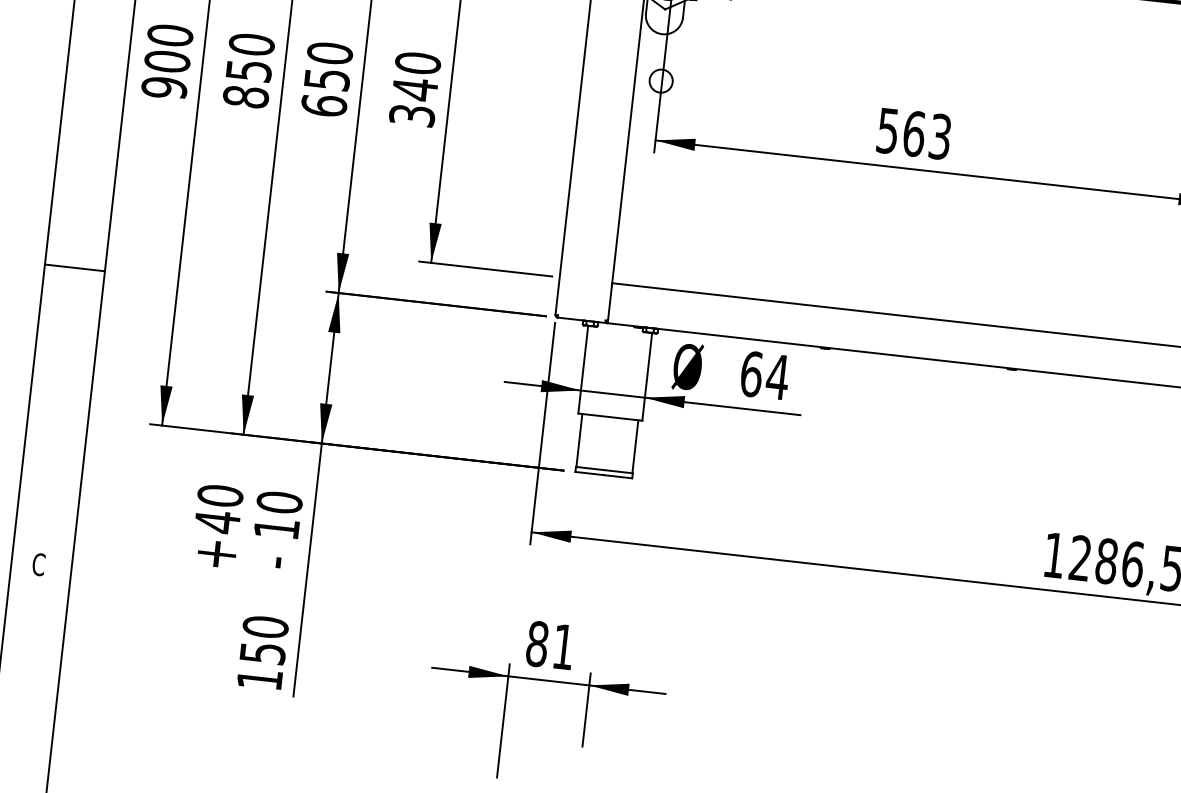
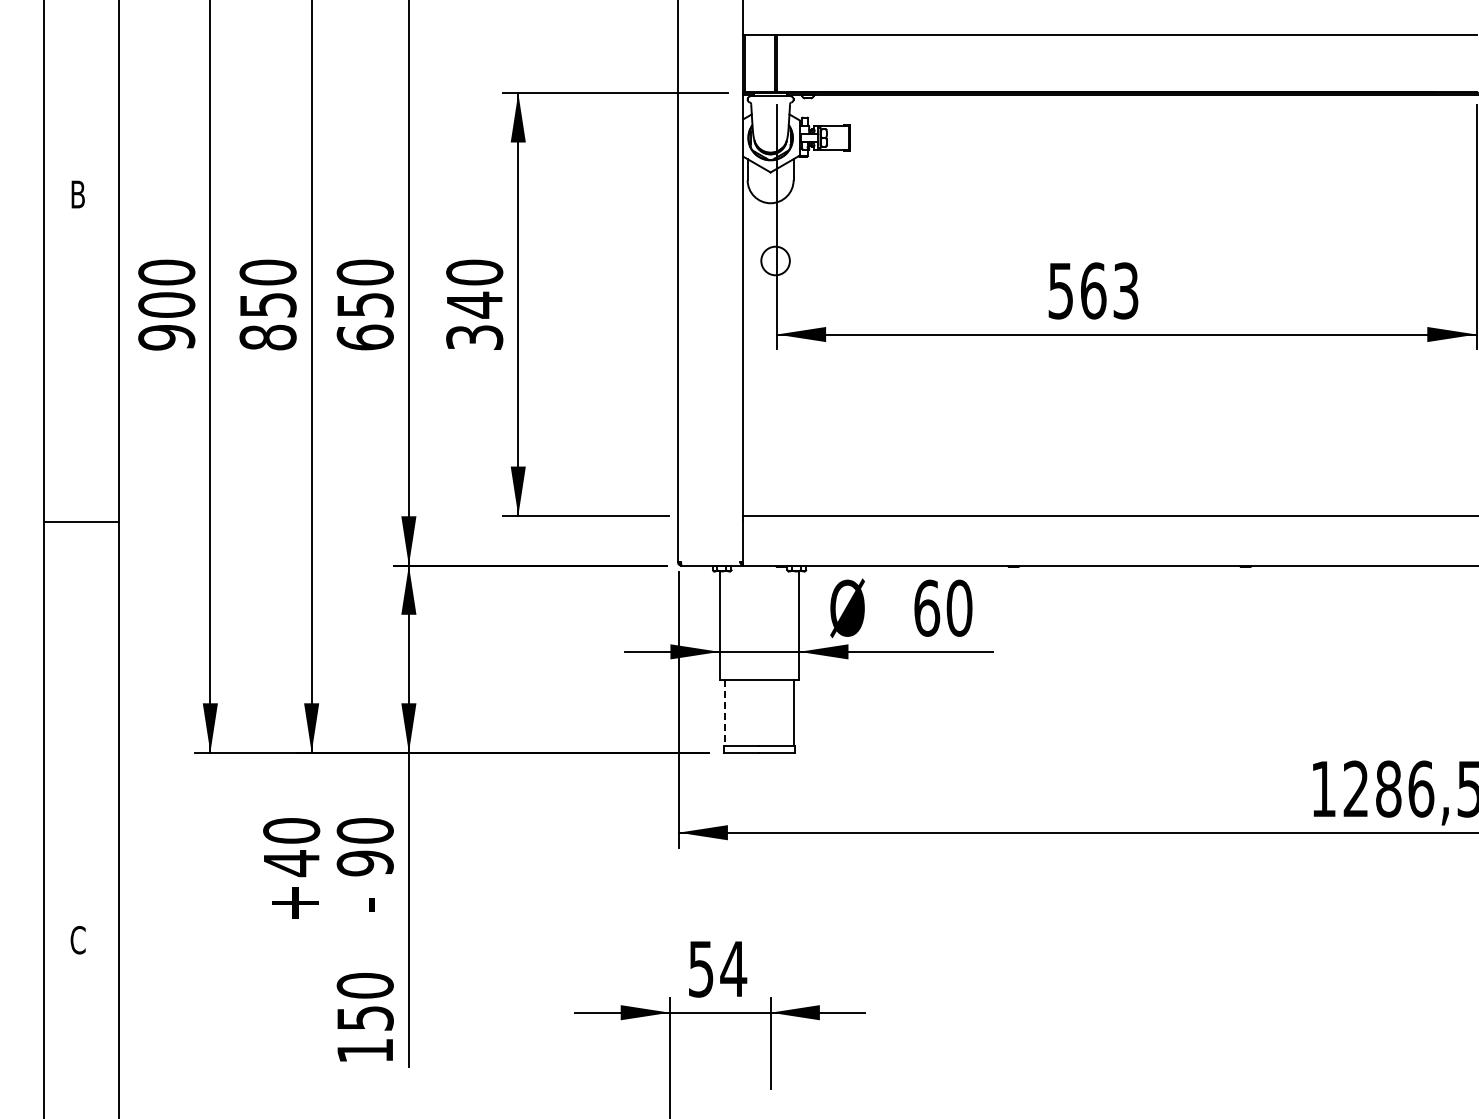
line: (74, 268) -> (81, 522), moved
text: (777, 376) -> (958, 607), 64 -> 60
line: (579, 440) -> (724, 713), solid -> dashed
text: (276, 528) -> (364, 863), 10 -> 90
text: (550, 645) -> (717, 968), 81 -> 54

